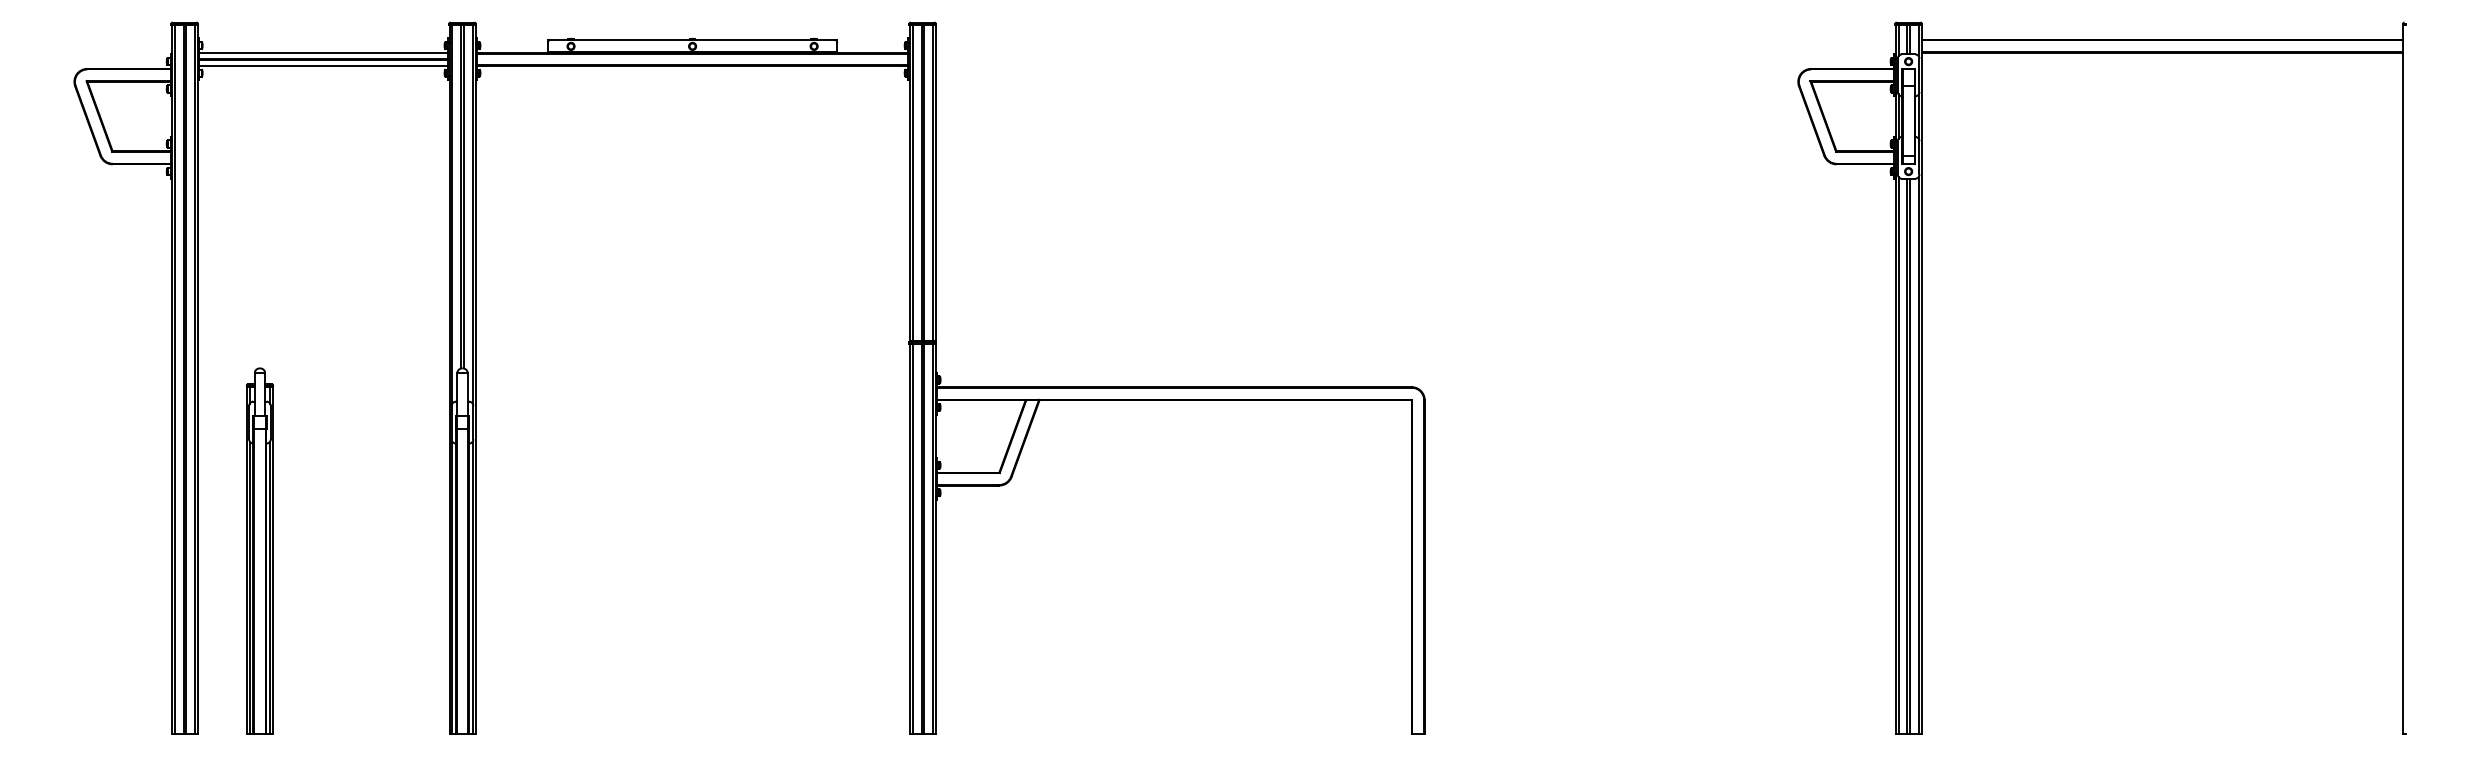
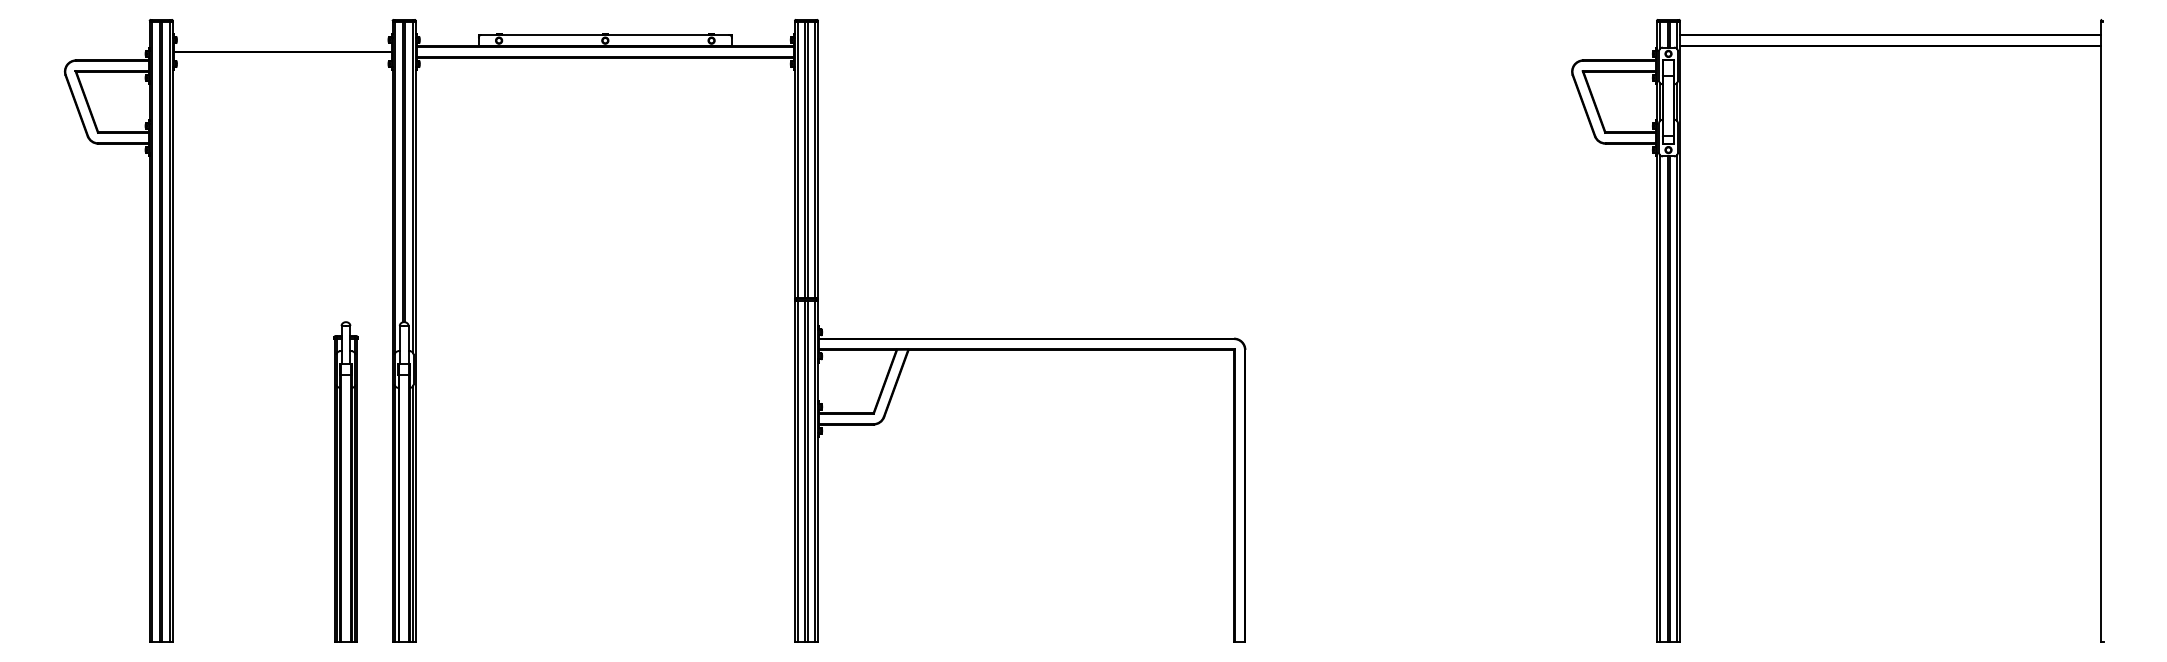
line: (323, 52) -> (282, 45), removed
line: (323, 65) -> (282, 57), removed
part: (259, 550) -> (345, 481), moved

